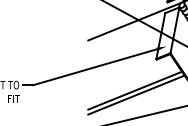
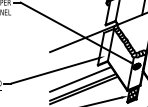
line: (131, 79) -> (80, 79), added

